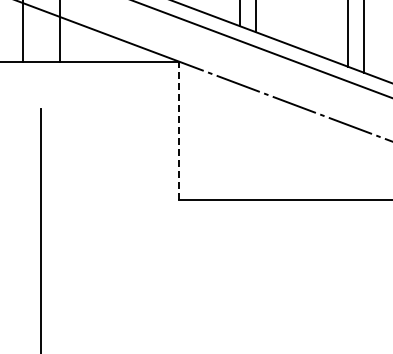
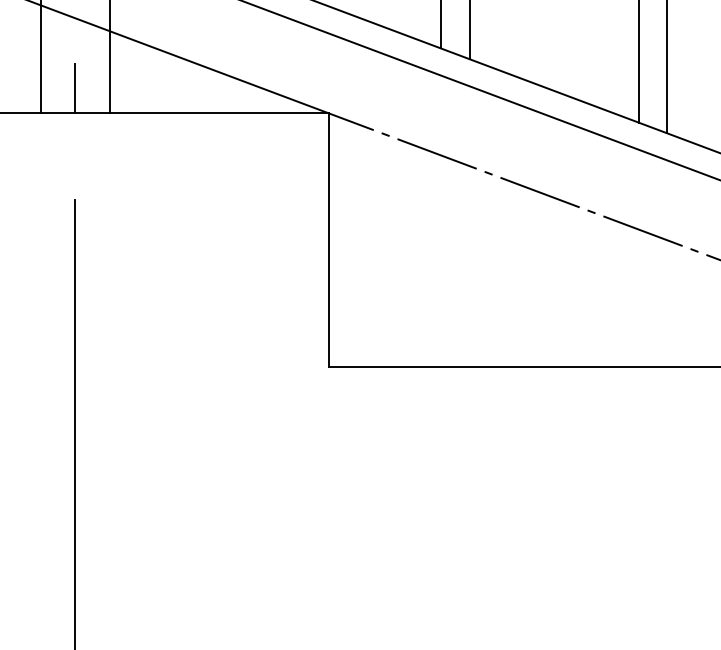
line: (41, 47) -> (75, 87), added
line: (179, 130) -> (329, 239), dashed -> solid

